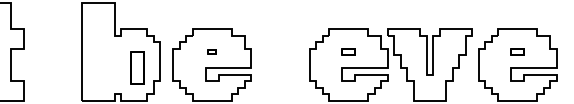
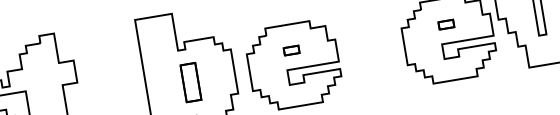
part: (212, 51) -> (291, 49), size x1.67
part: (137, 67) -> (191, 81), moved

